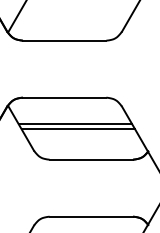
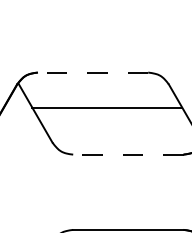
line: (64, 97) -> (92, 72), solid -> dashed
line: (78, 129) -> (111, 114), removed
line: (91, 159) -> (128, 154), solid -> dashed

